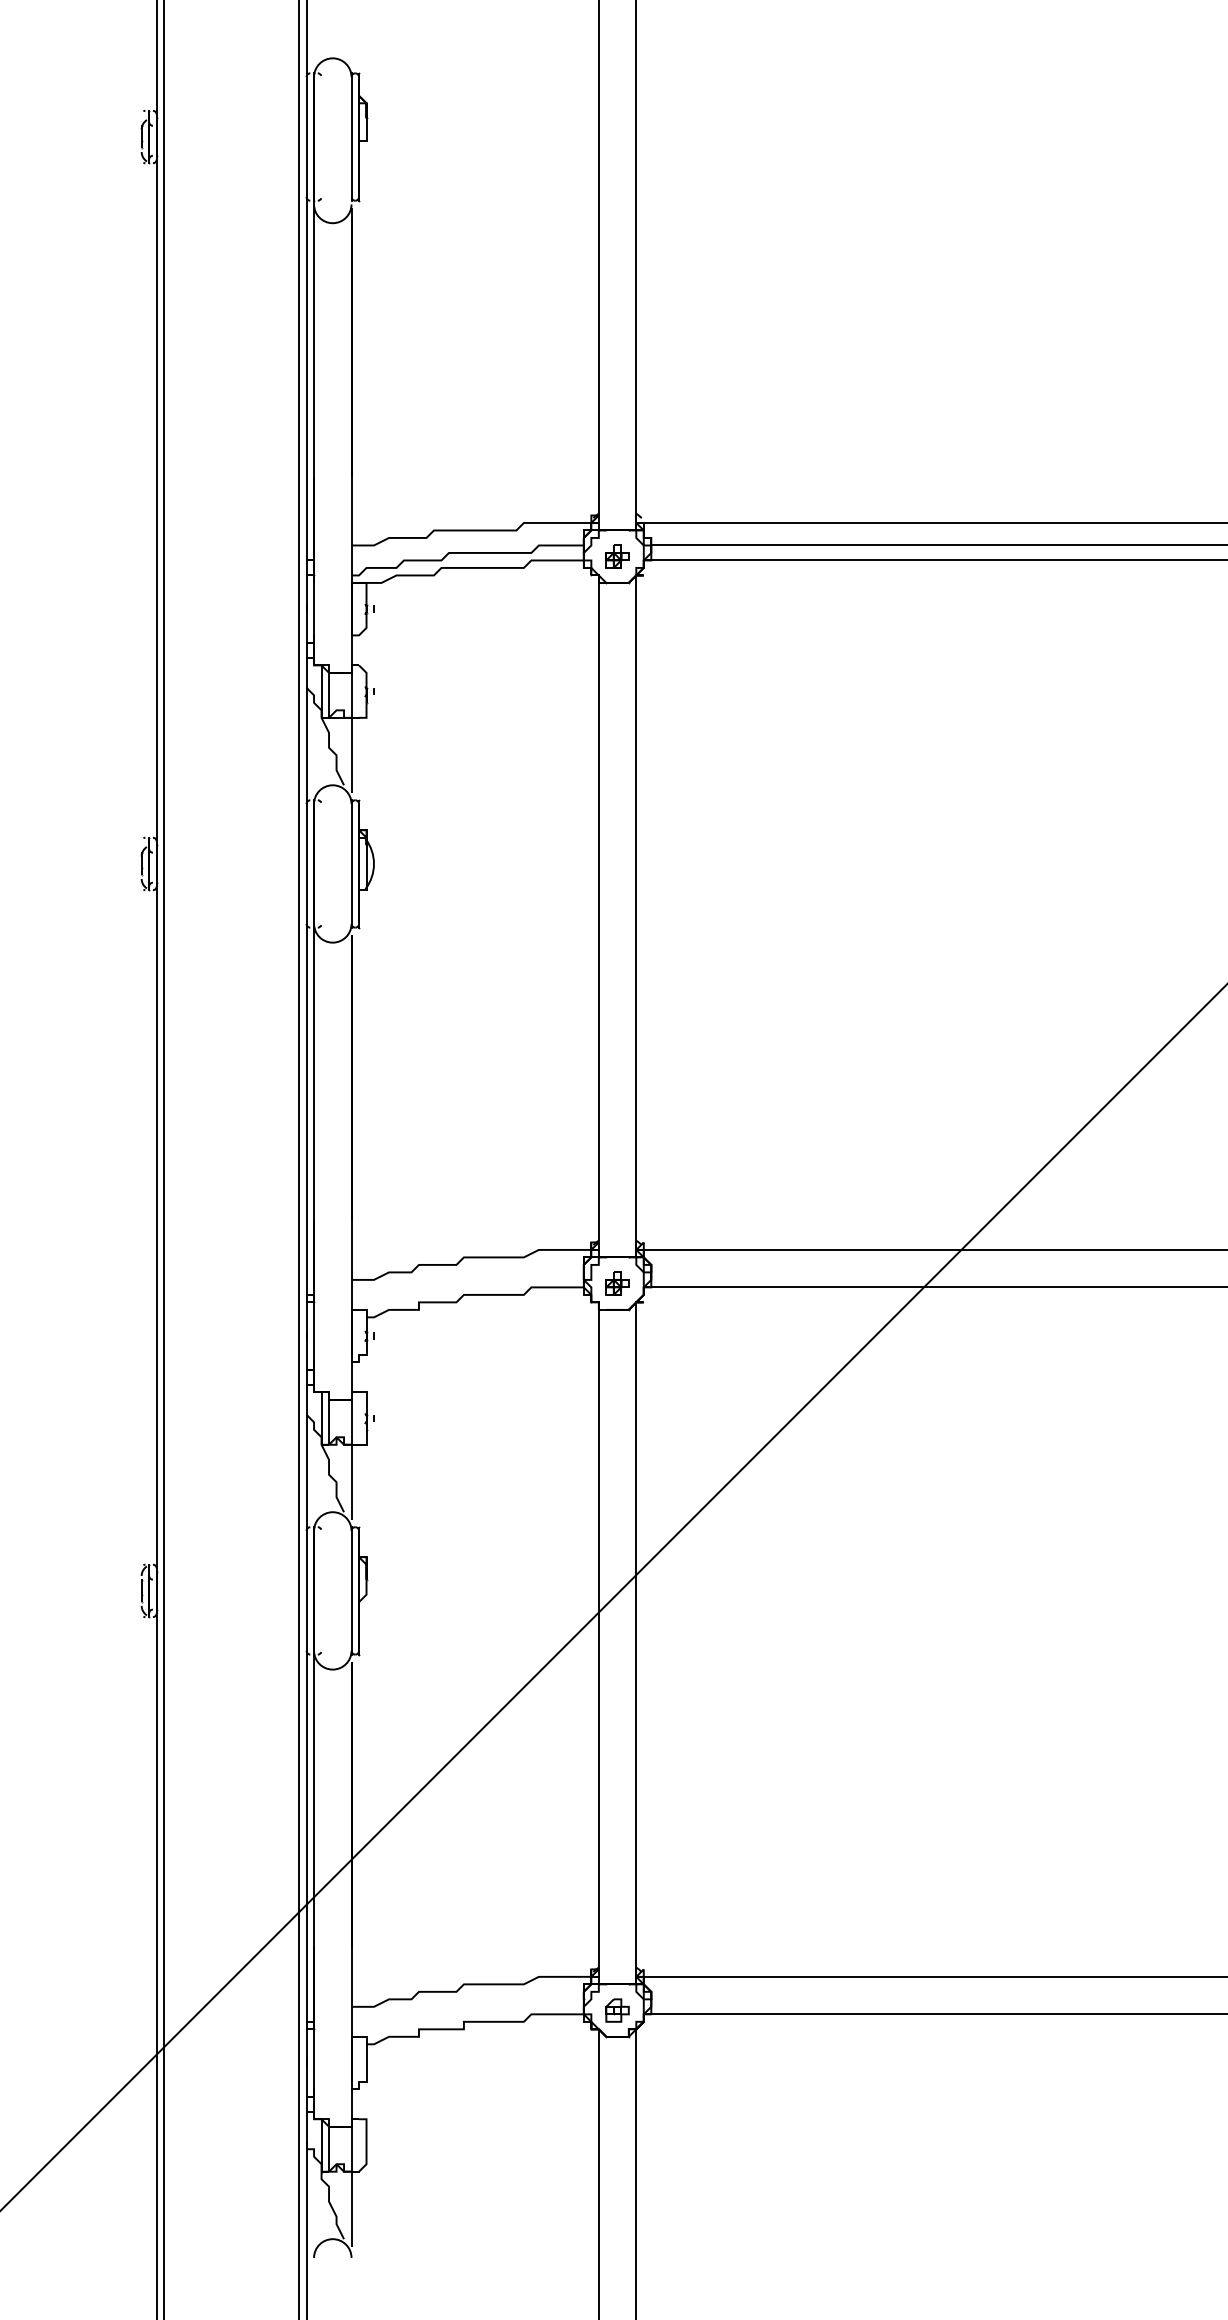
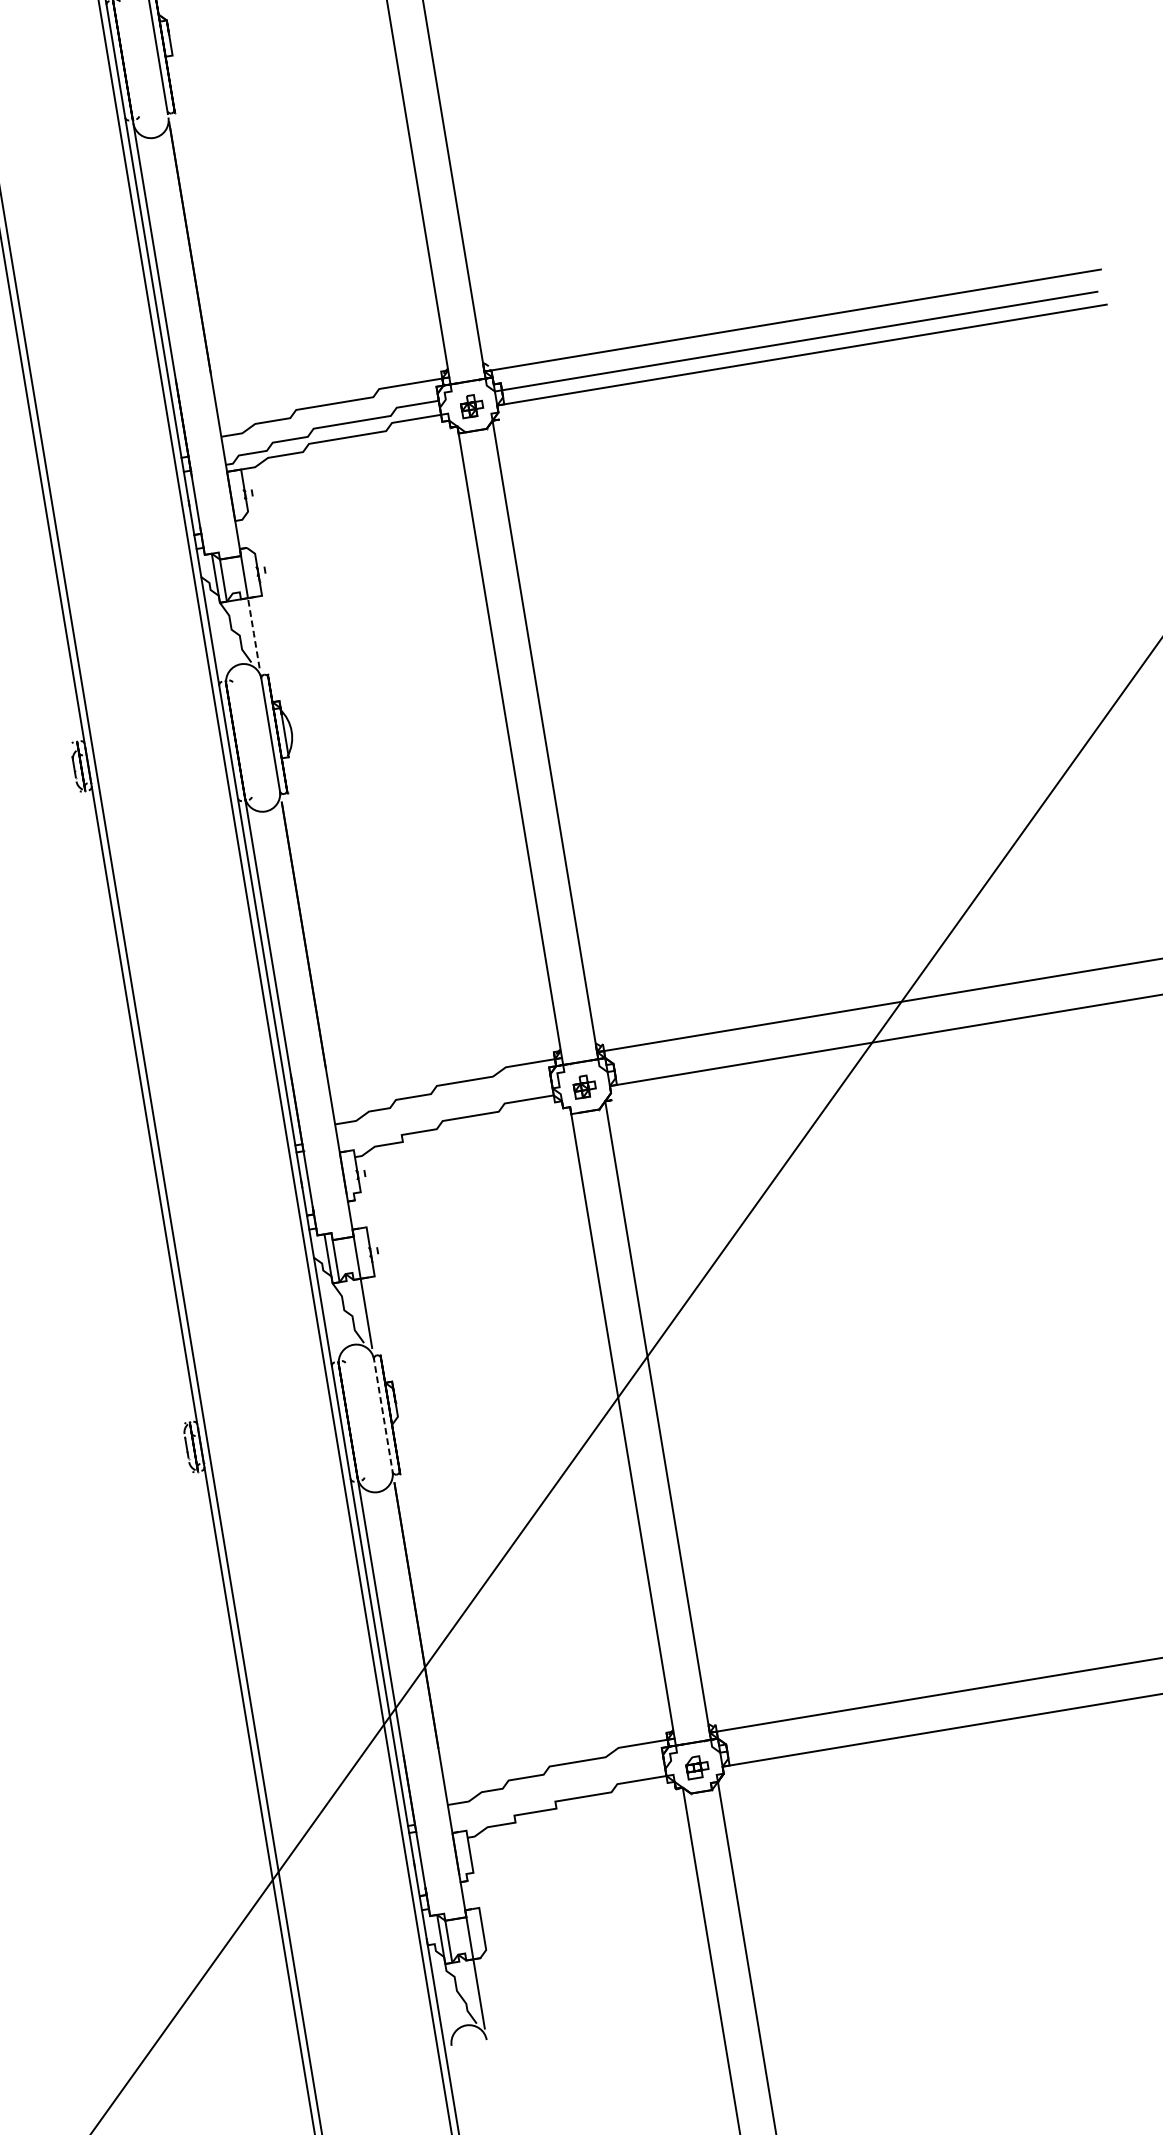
line: (351, 755) -> (253, 633), solid -> dashed
line: (351, 1590) -> (383, 1415), solid -> dashed

